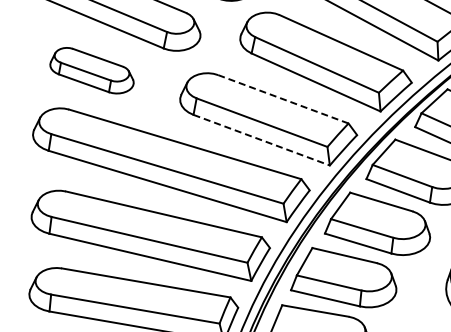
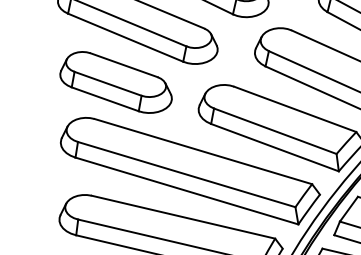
part: (91, 70) -> (115, 82), size x1.43
line: (283, 99) -> (295, 109), dashed -> solid
line: (261, 140) -> (274, 147), dashed -> solid

